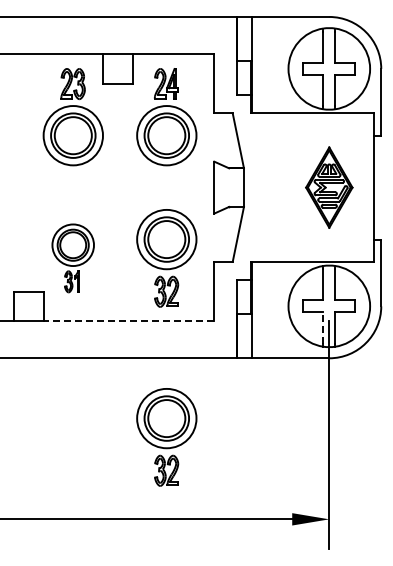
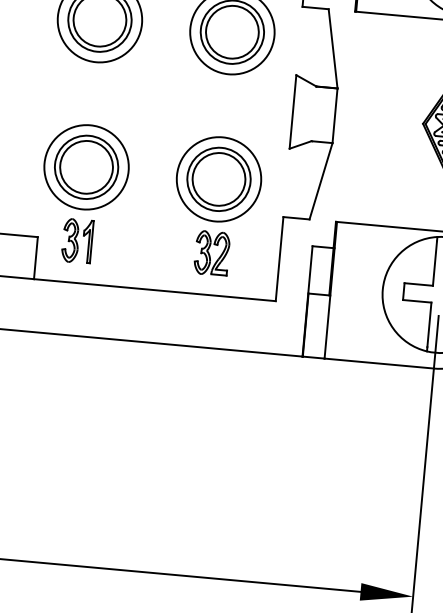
part: (72, 258) -> (82, 194), size x1.43
line: (128, 321) -> (154, 290), dashed -> solid
line: (323, 328) -> (429, 325), dashed -> solid
part: (166, 437) -> (193, 459), removed

